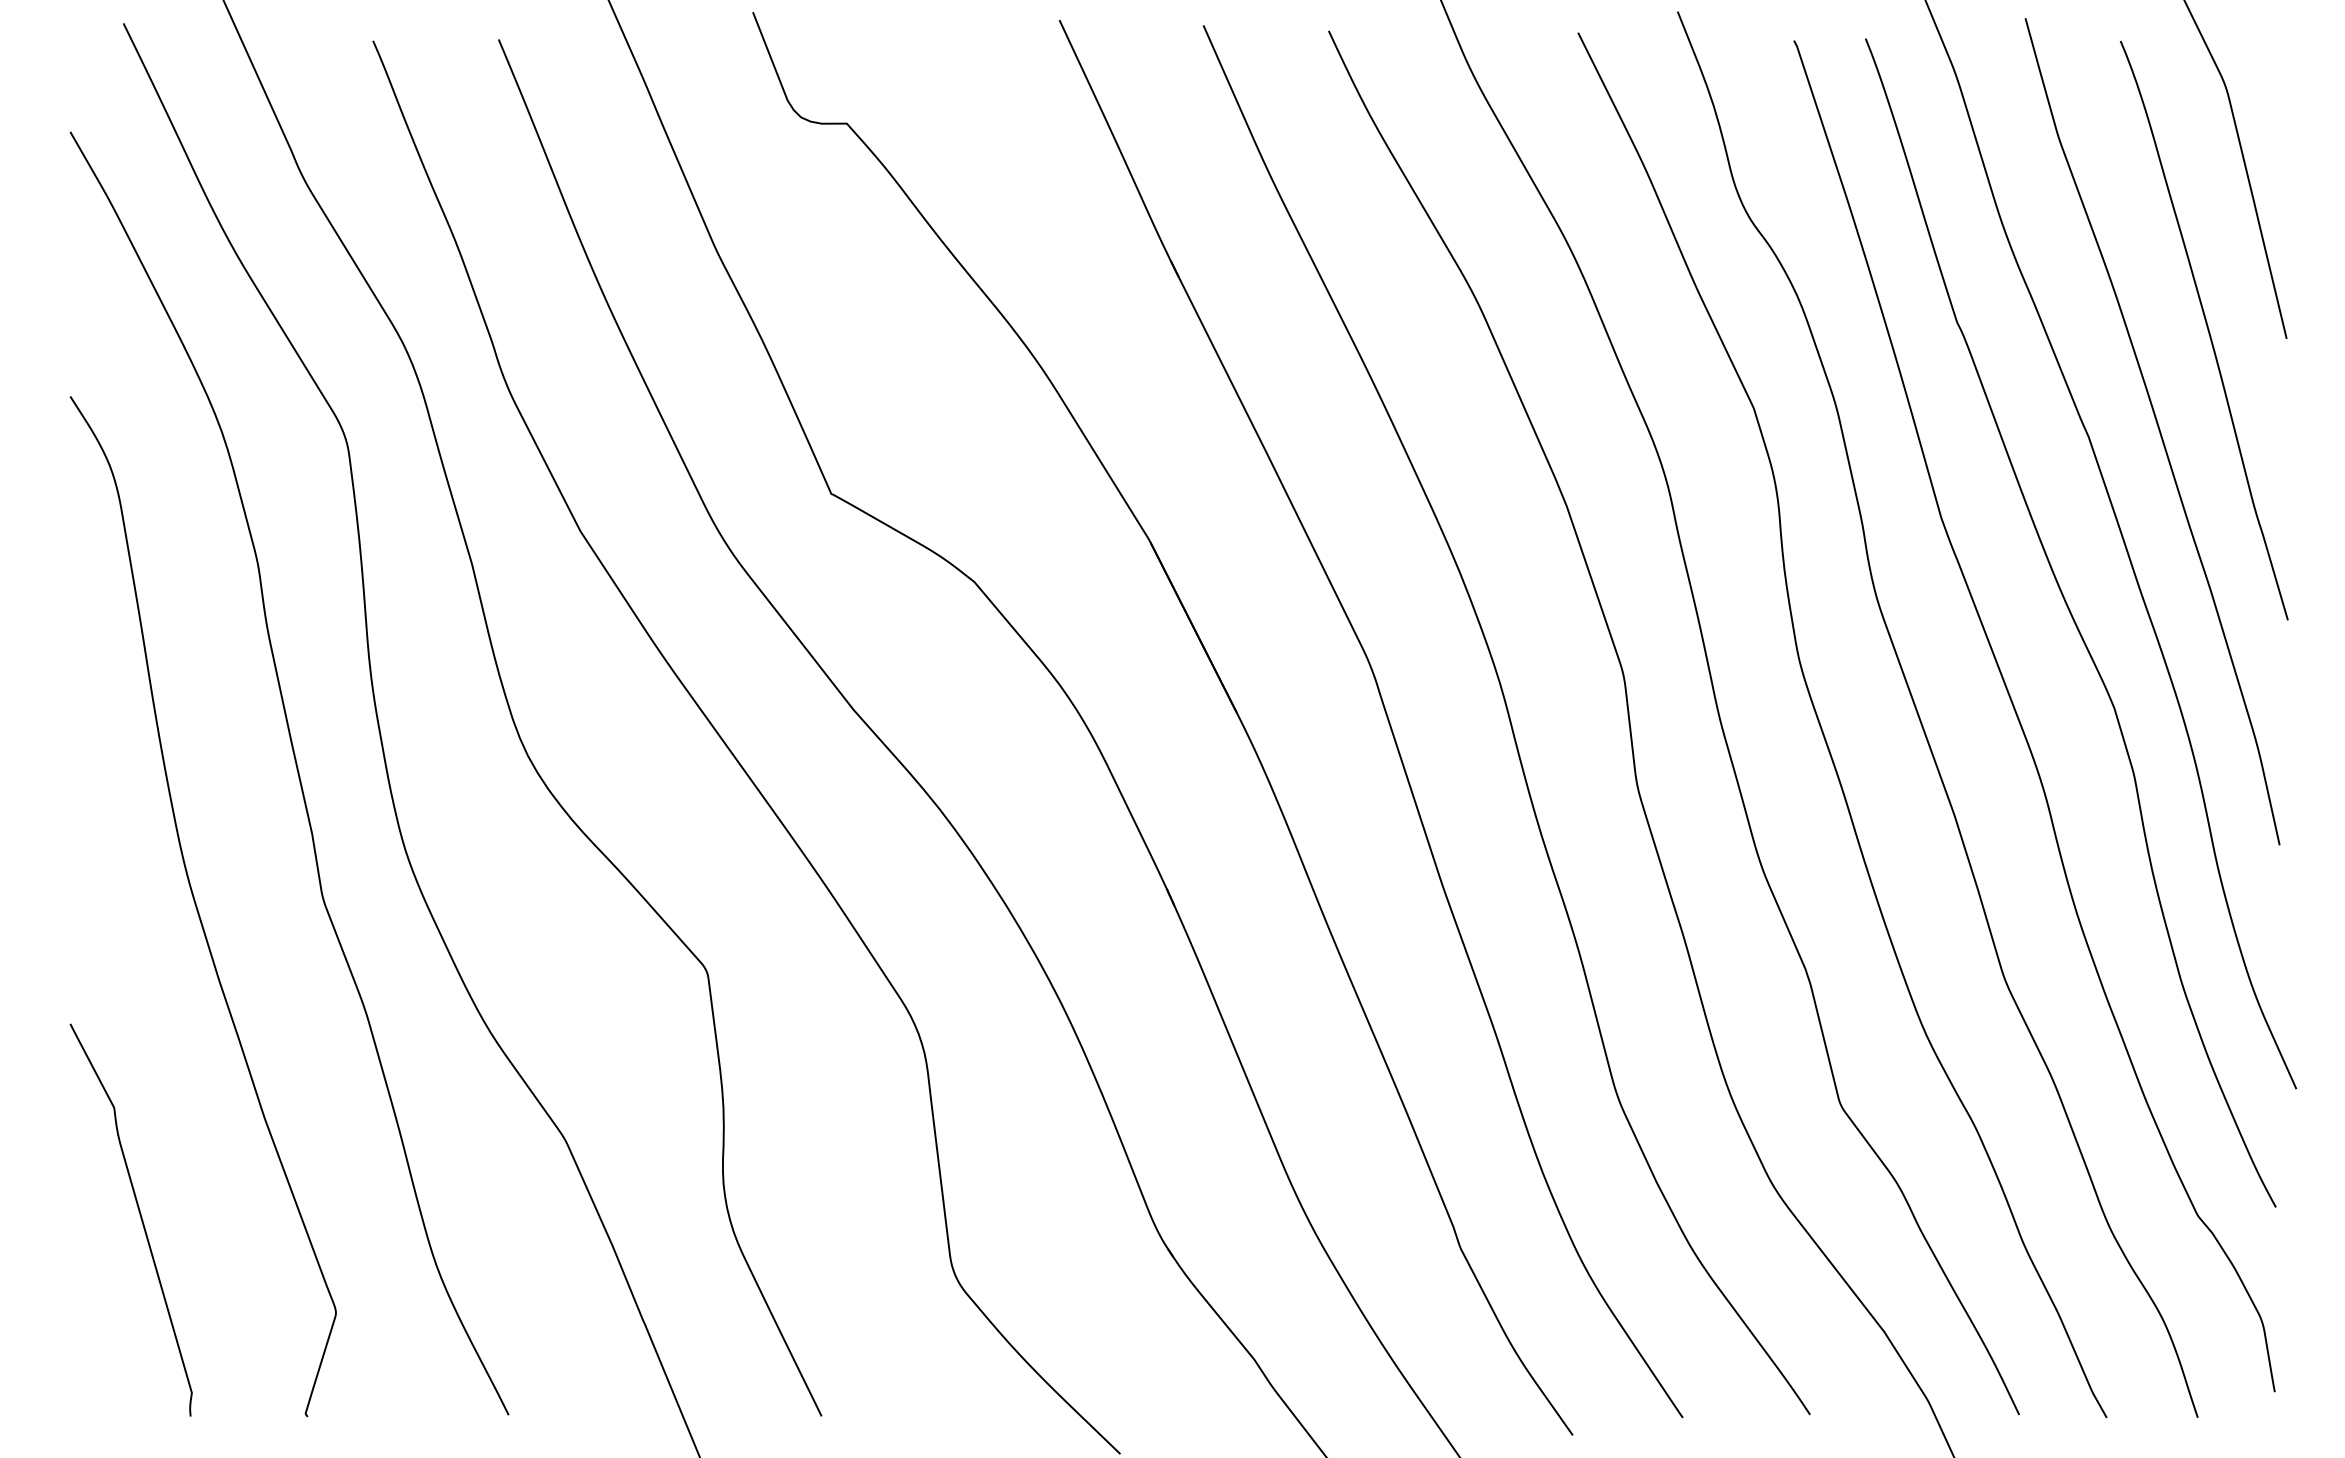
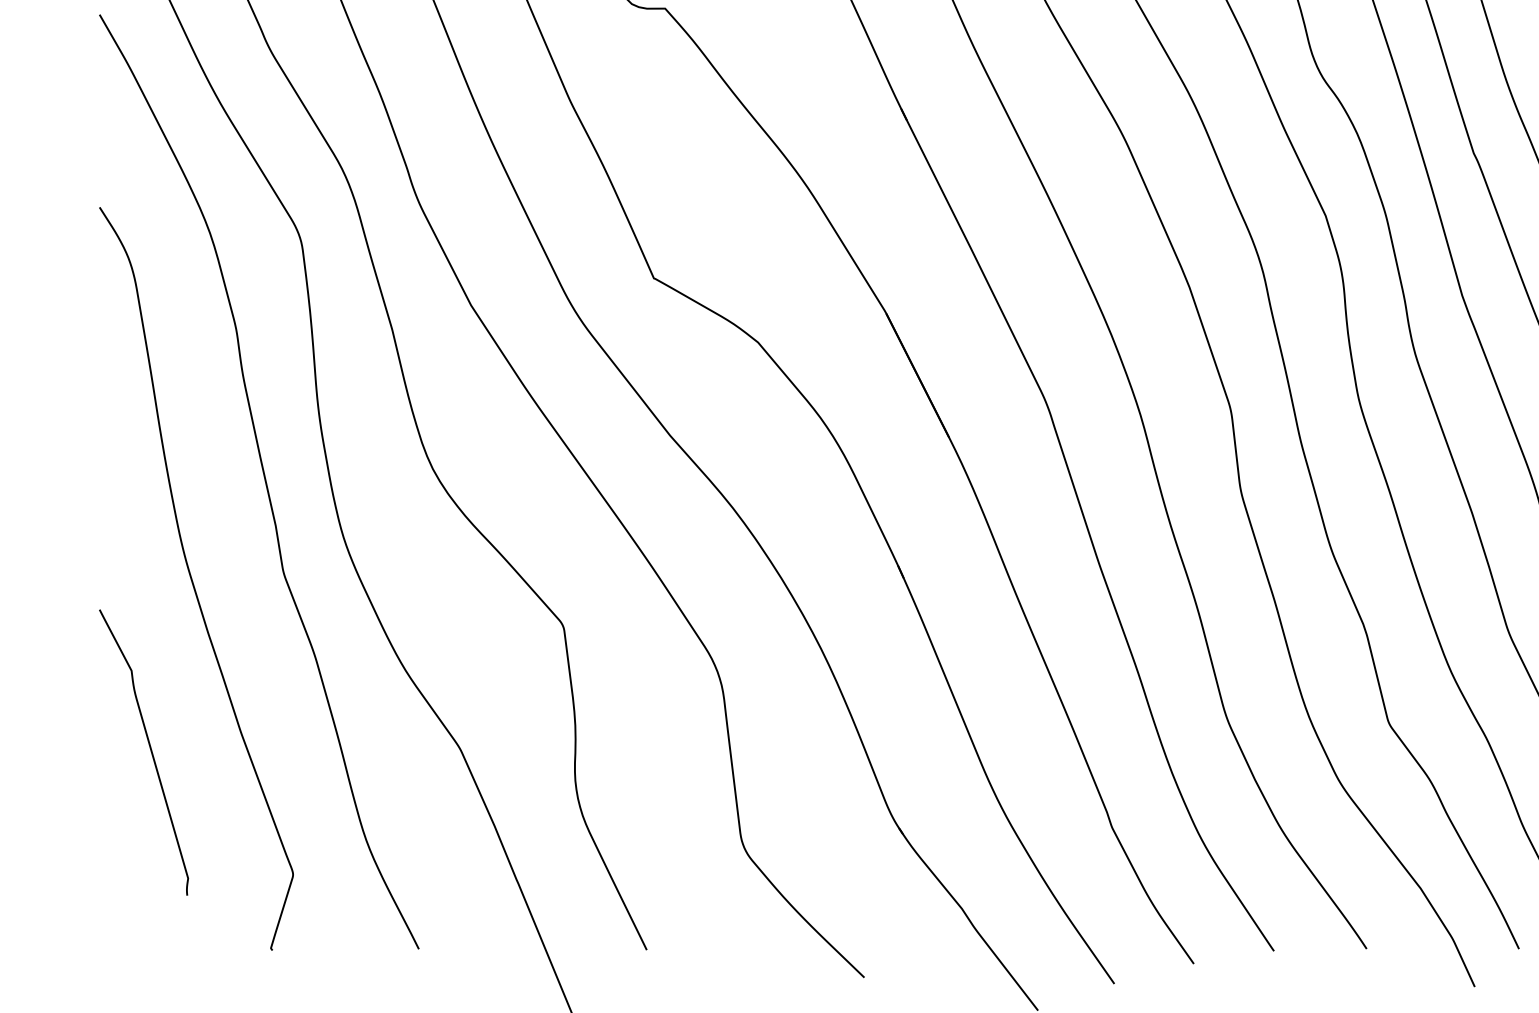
curve: (139, 1215) -> (150, 749), moved

